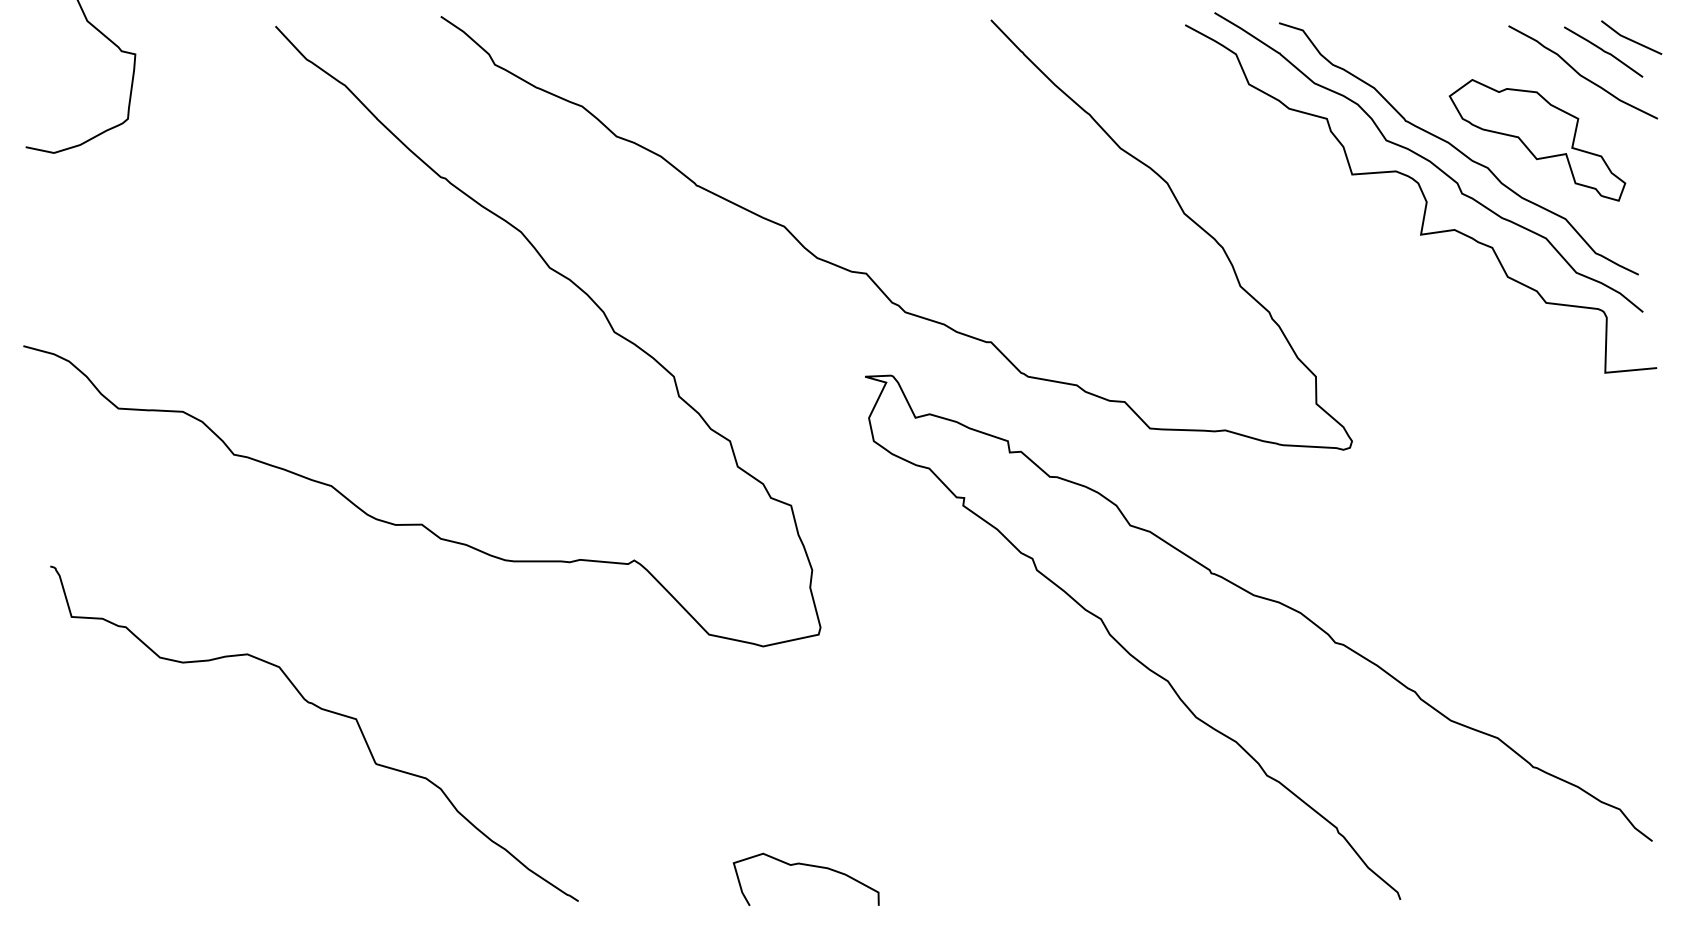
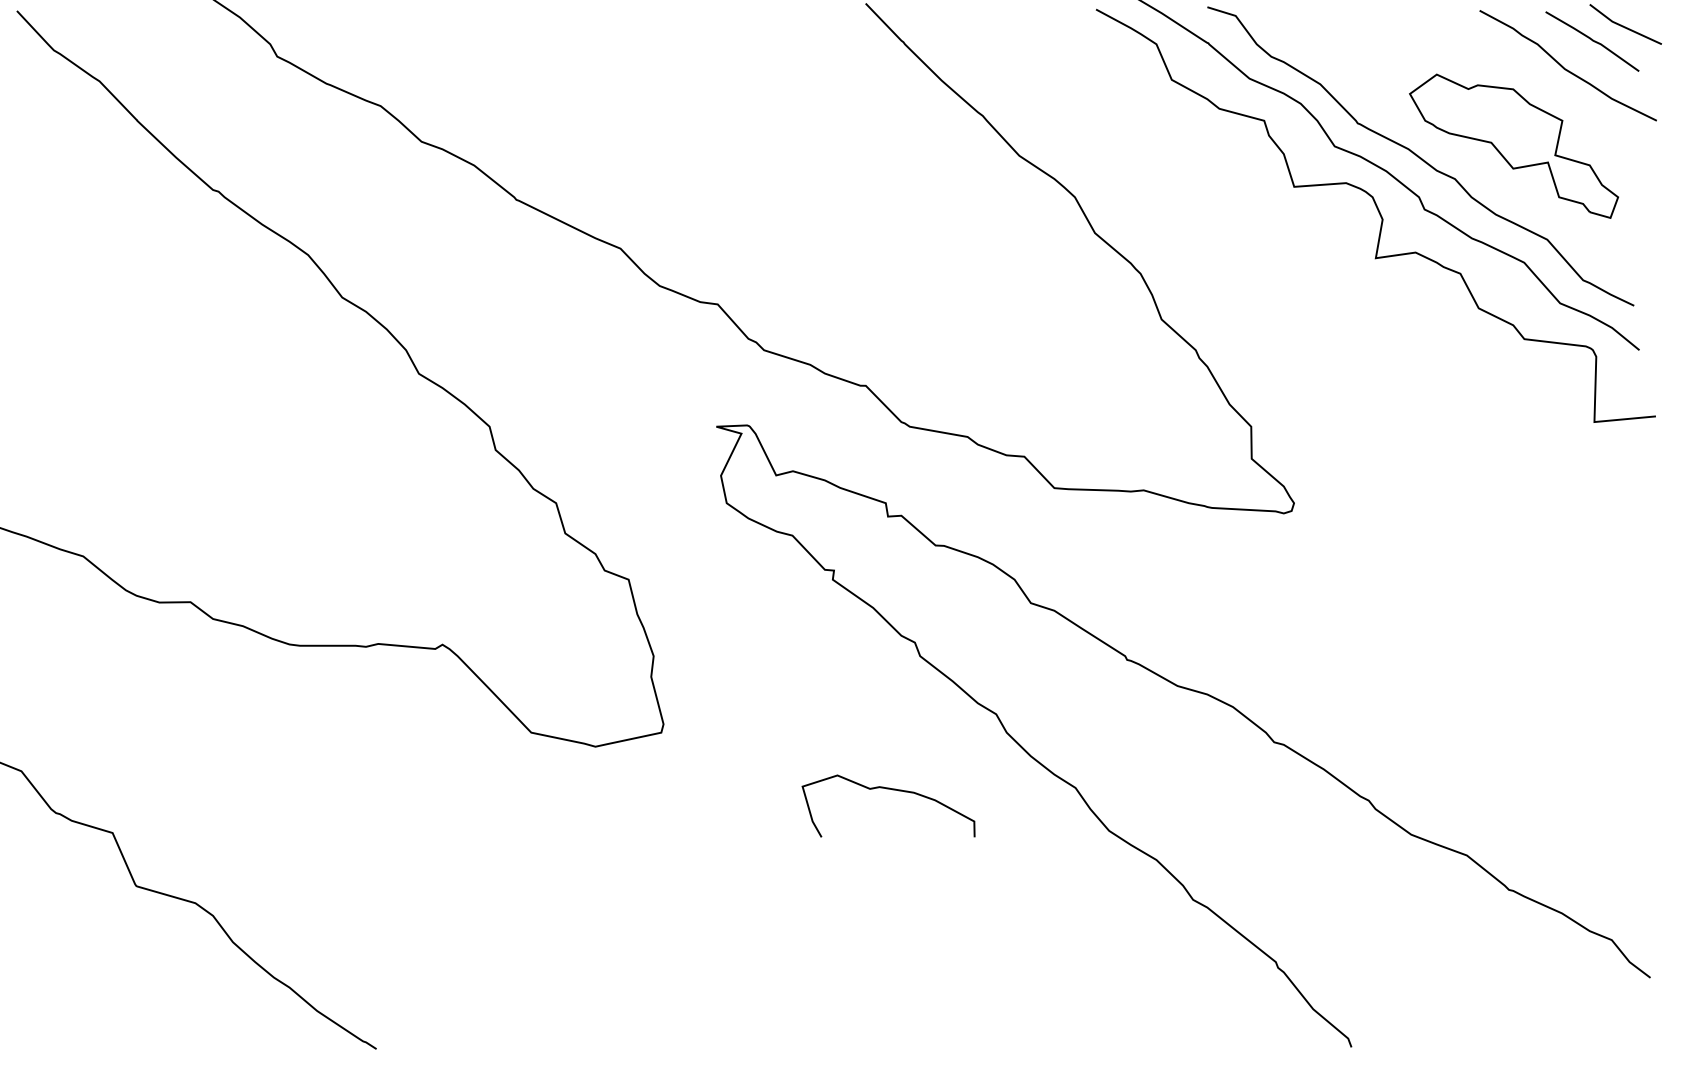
curve: (809, 866) -> (892, 790), moved

